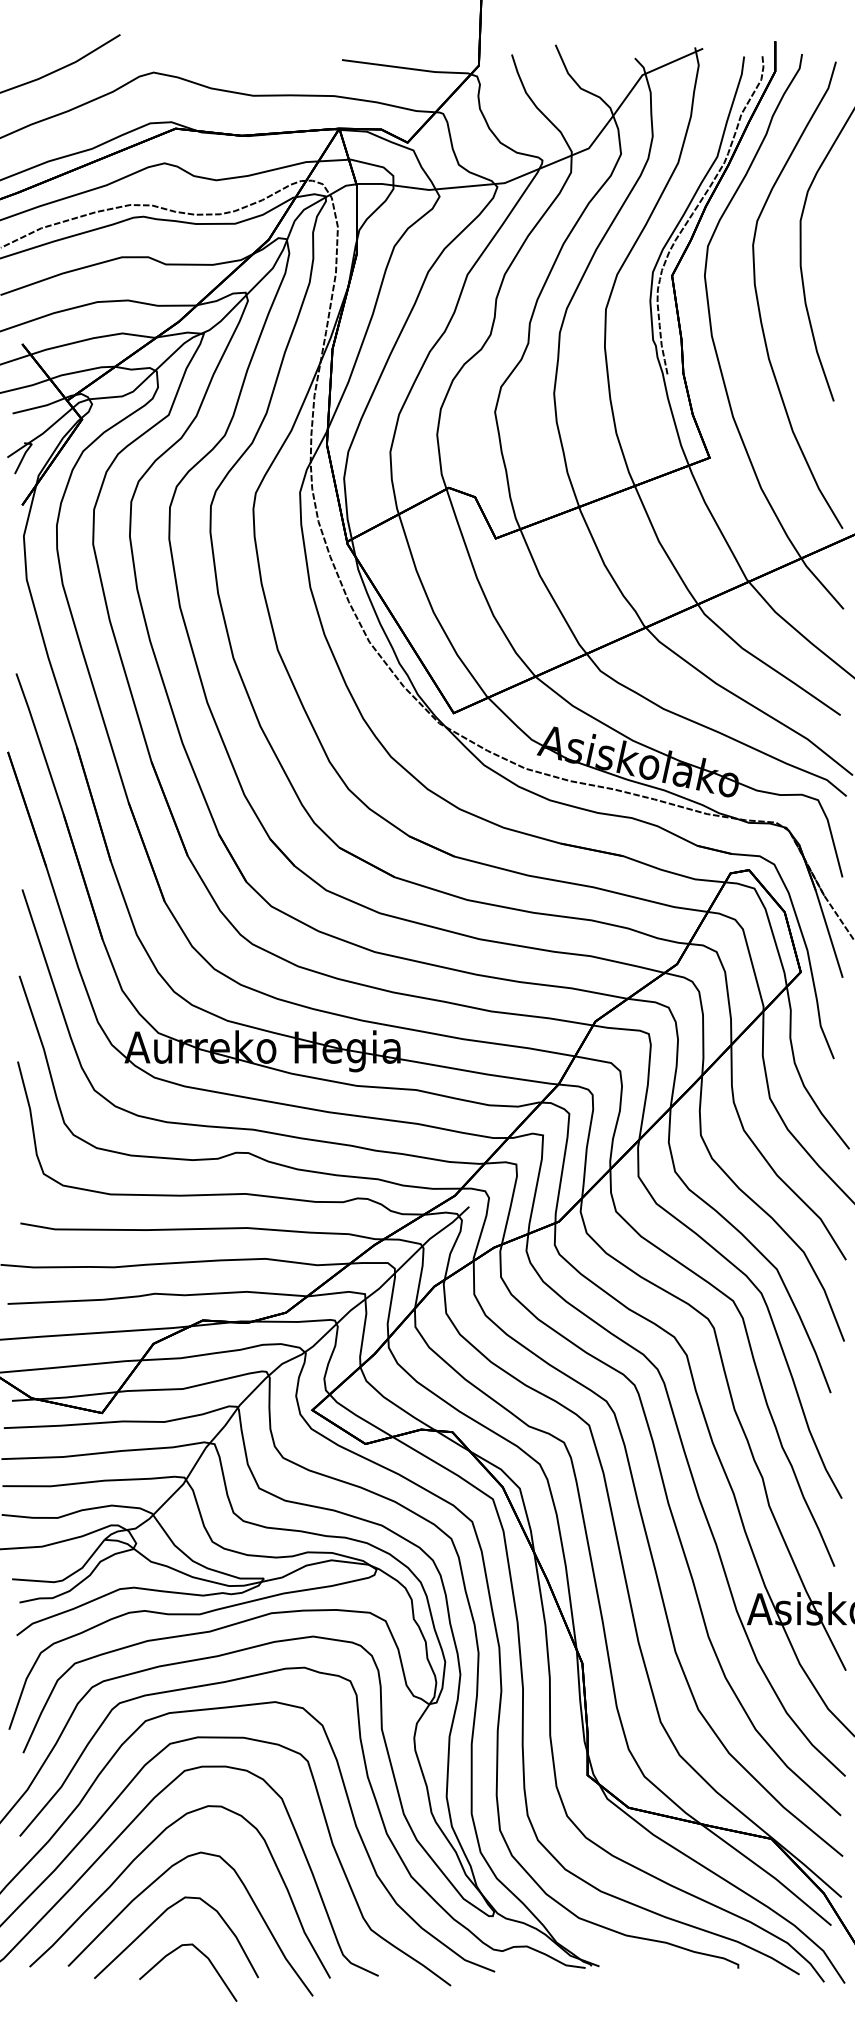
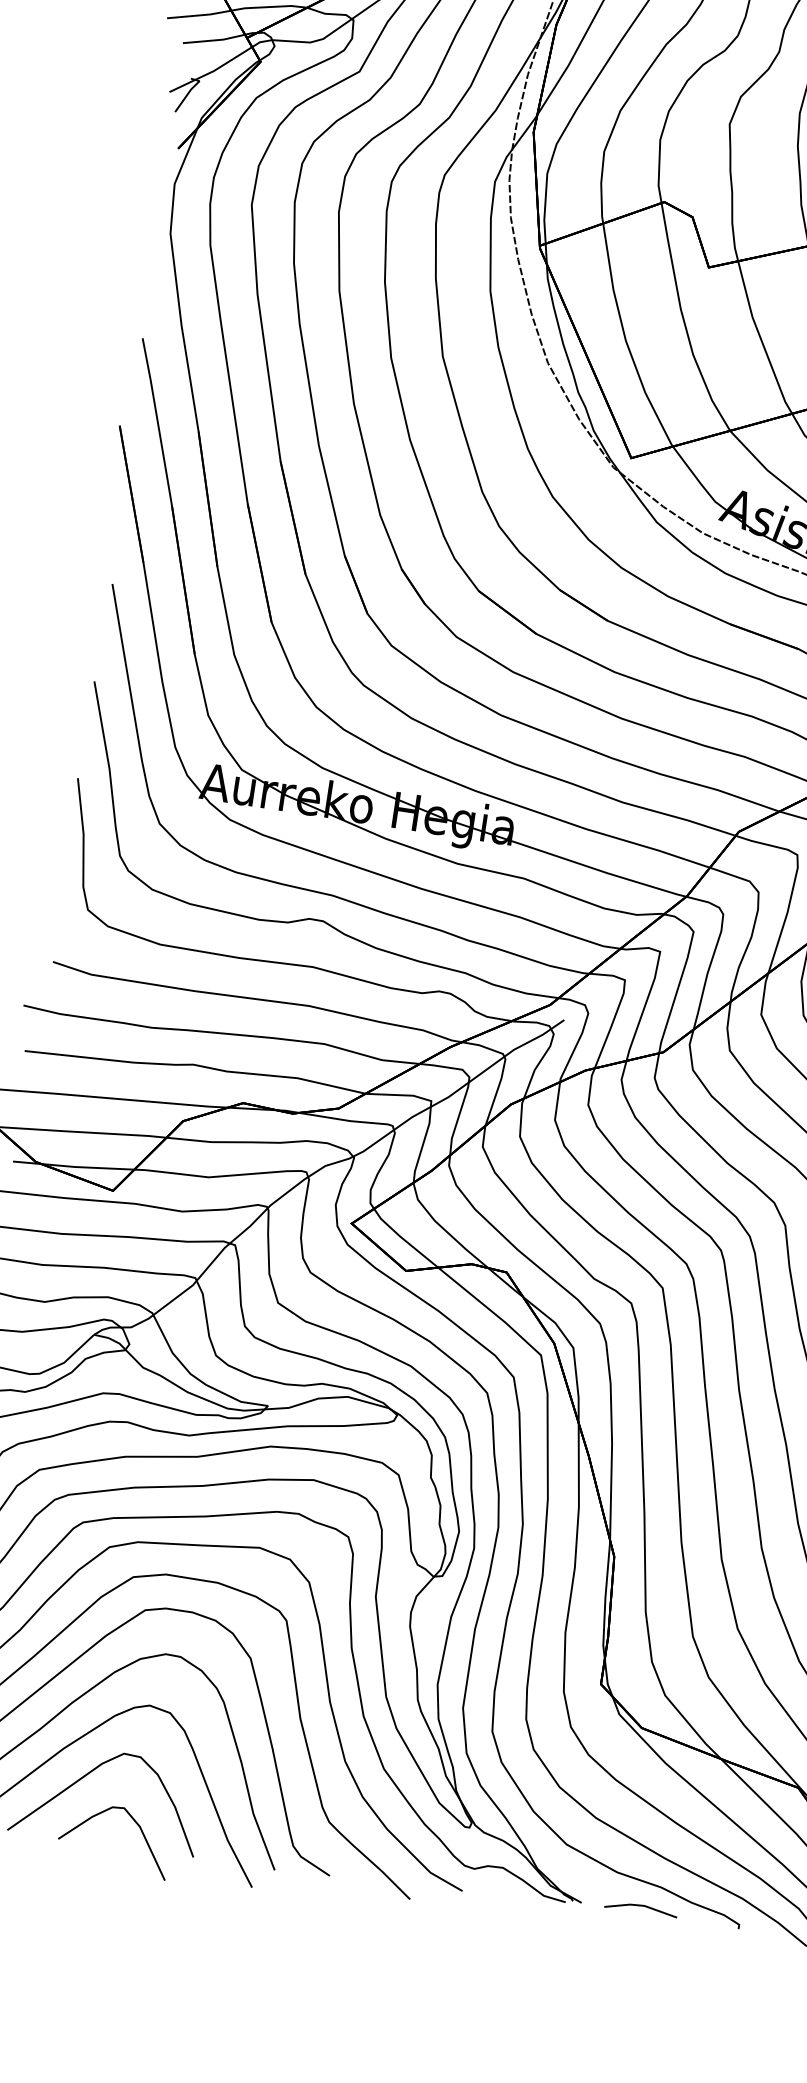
line: (651, 1961) -> (641, 1906), added

